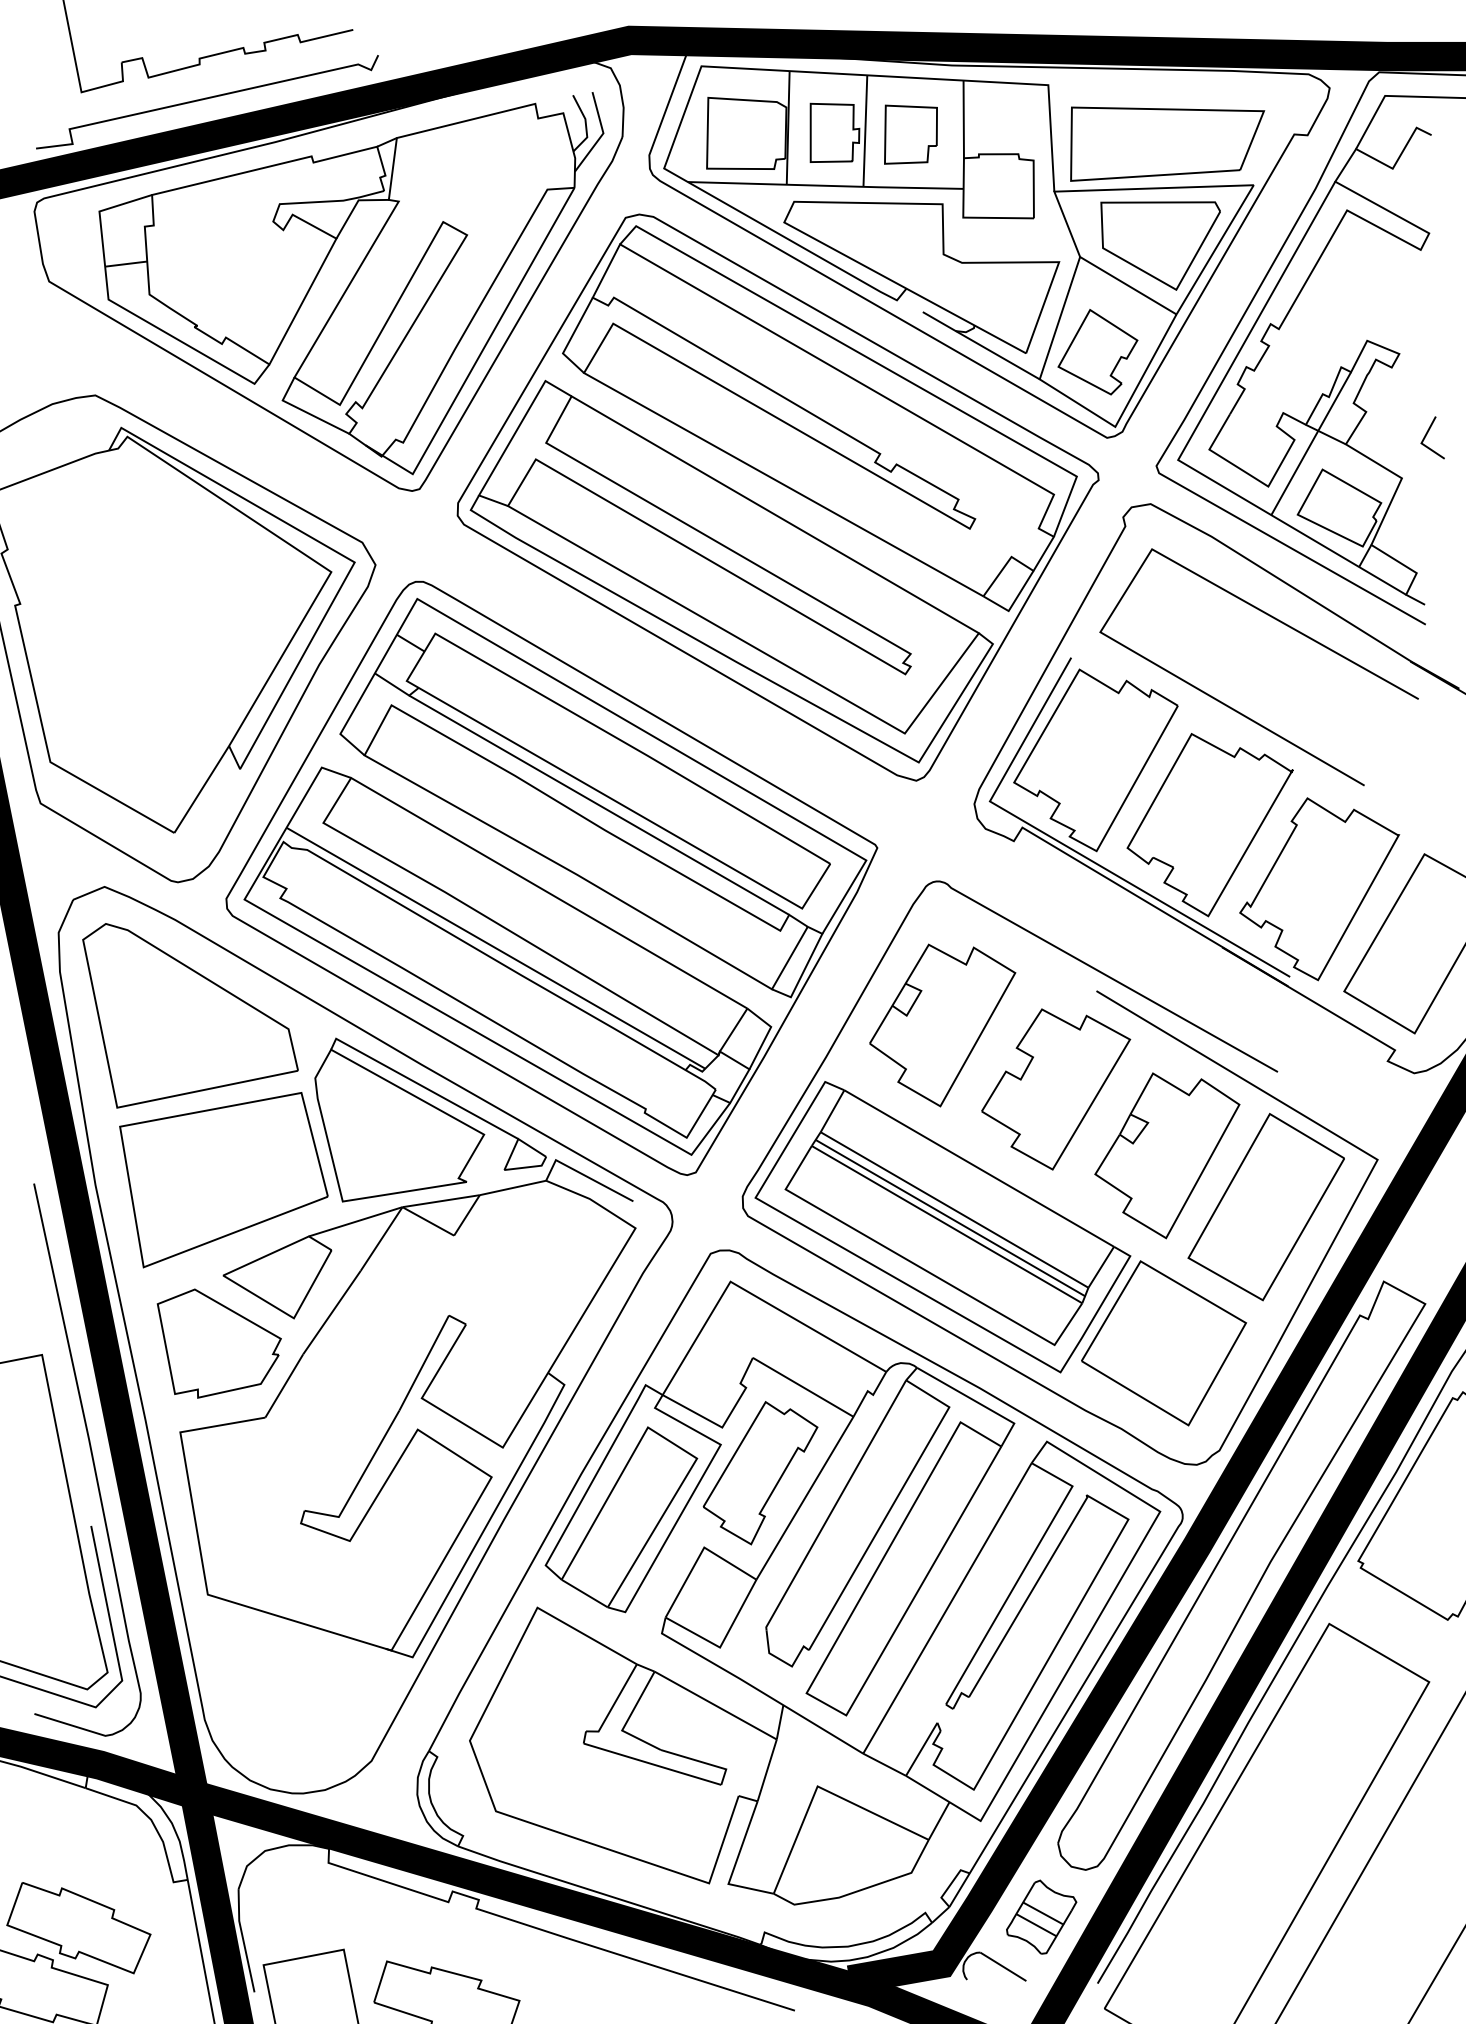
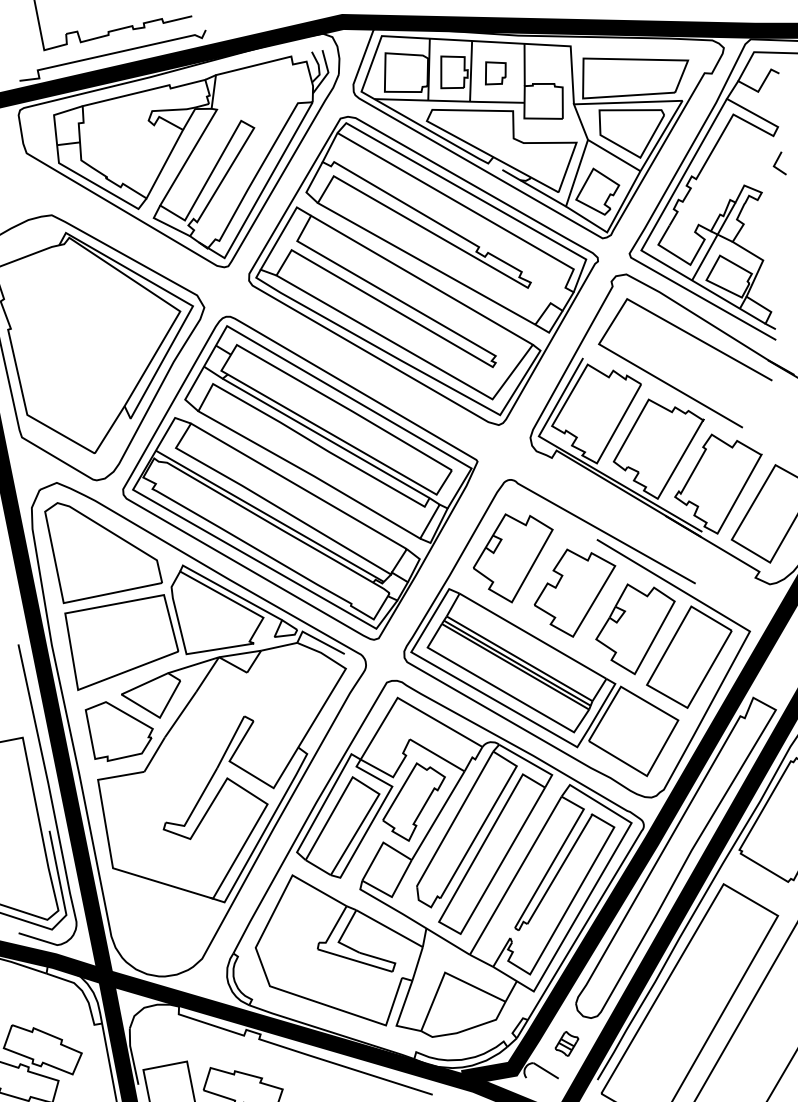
part: (910, 135) -> (495, 73), size x0.7
line: (1428, 434) -> (777, 161), moved
part: (1040, 1916) -> (566, 1043), size x0.6

